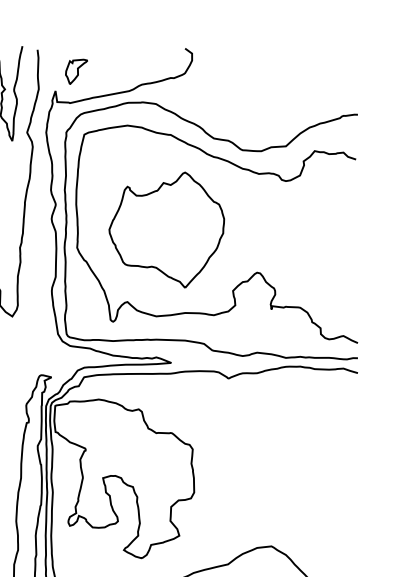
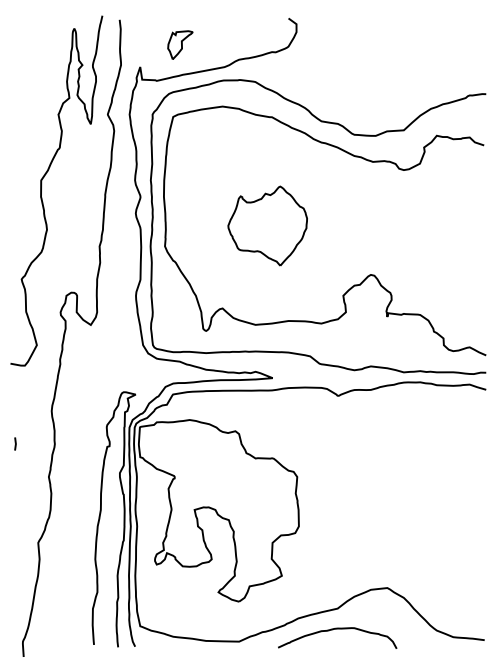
part: (76, 71) -> (180, 44), moved
part: (166, 229) -> (267, 225), size x0.6

